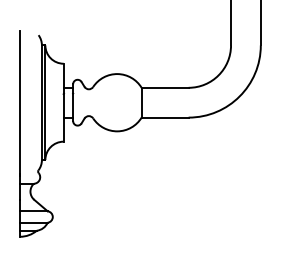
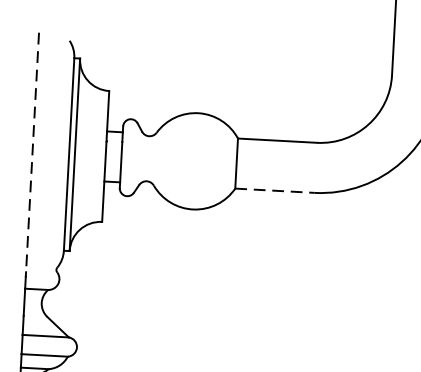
line: (20, 103) -> (33, 153), solid -> dashed
line: (165, 117) -> (275, 190), solid -> dashed

